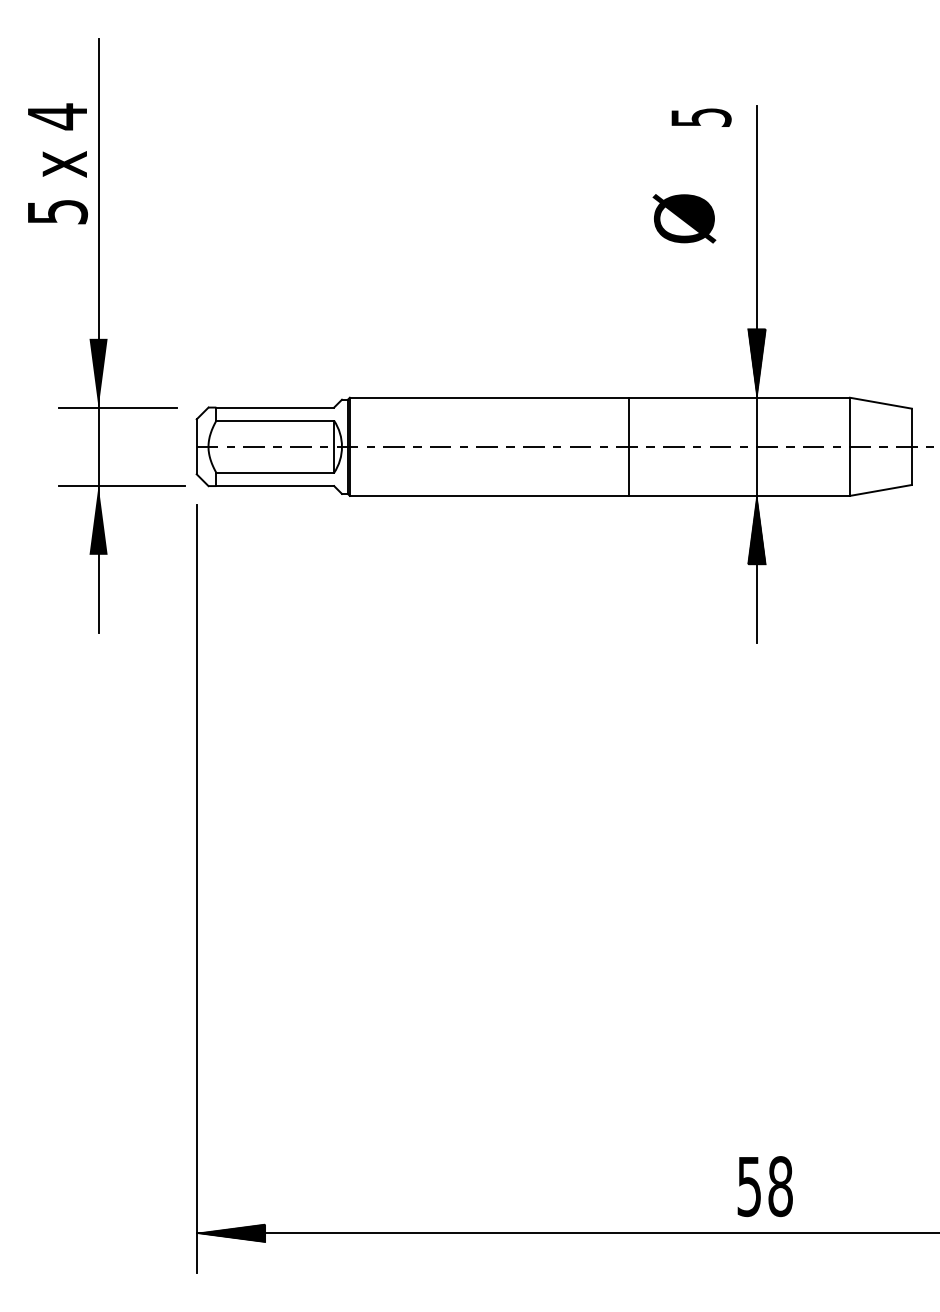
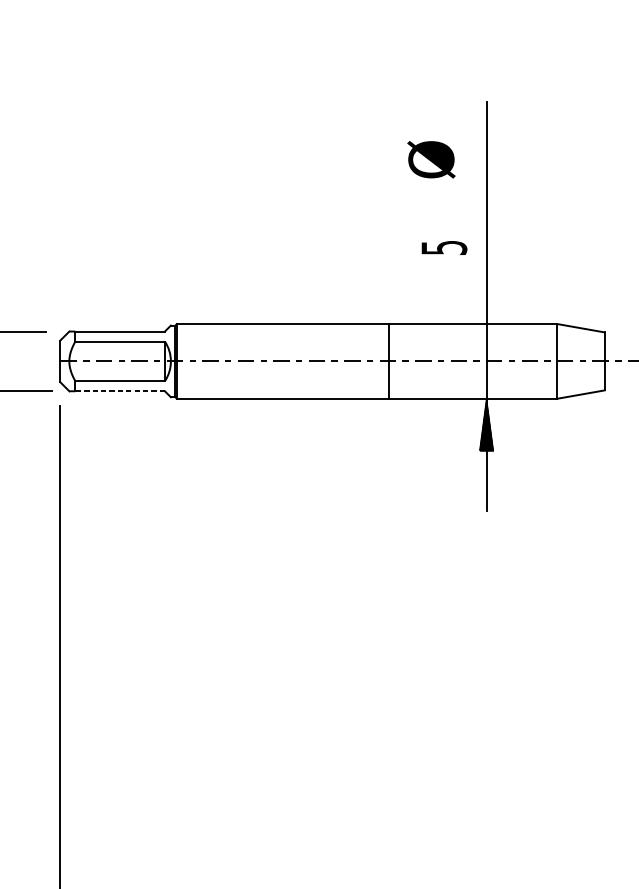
text: (701, 117) -> (444, 247), moved
text: (684, 218) -> (431, 159), moved
hatch: (756, 363) -> (486, 298), removed
line: (275, 486) -> (120, 391), solid -> dashed

